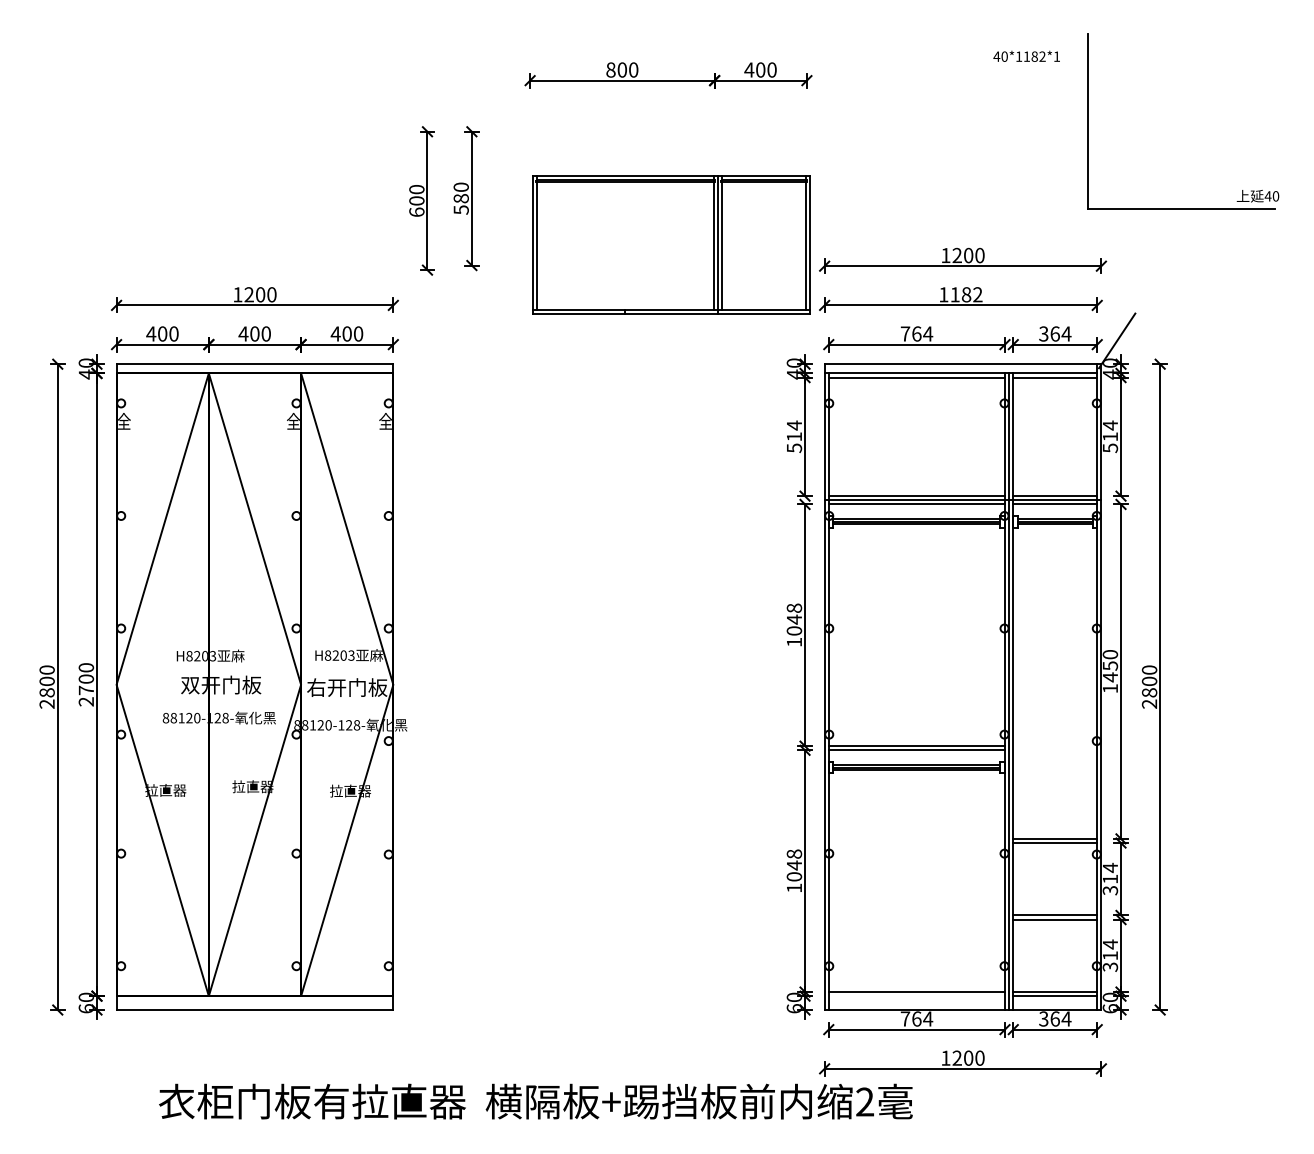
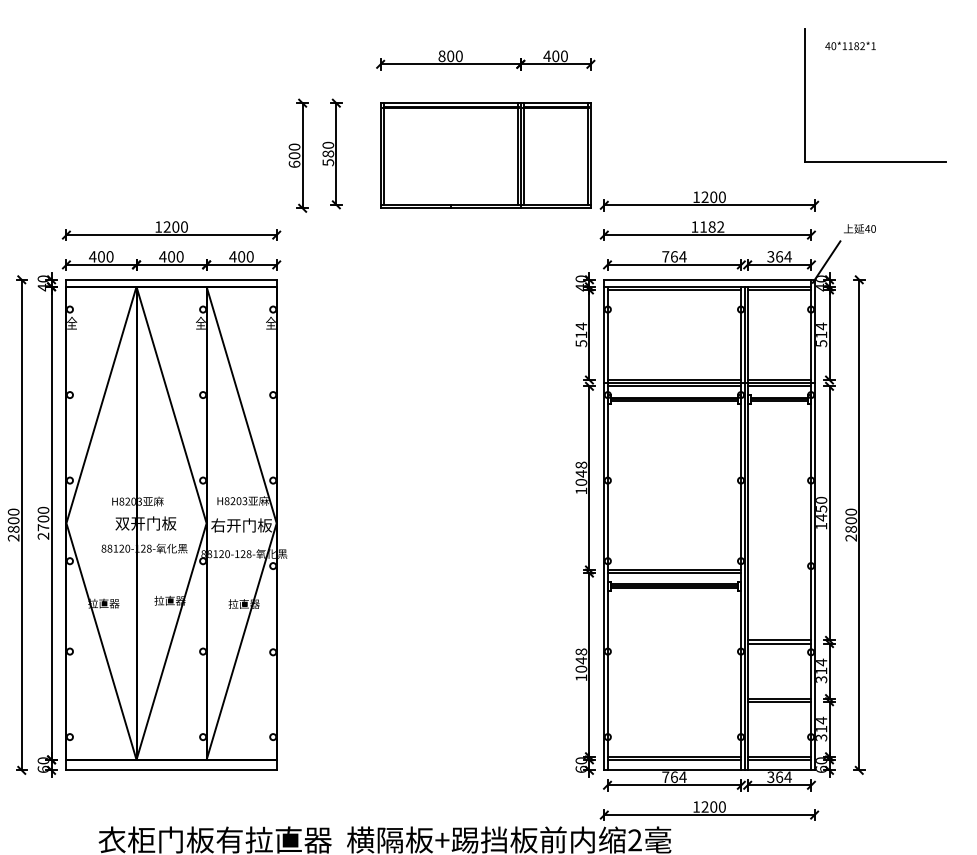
text: (1026, 55) -> (850, 45), moved
text: (1257, 195) -> (859, 228), moved
part: (671, 244) -> (485, 155), moved
line: (916, 996) -> (674, 760), added

